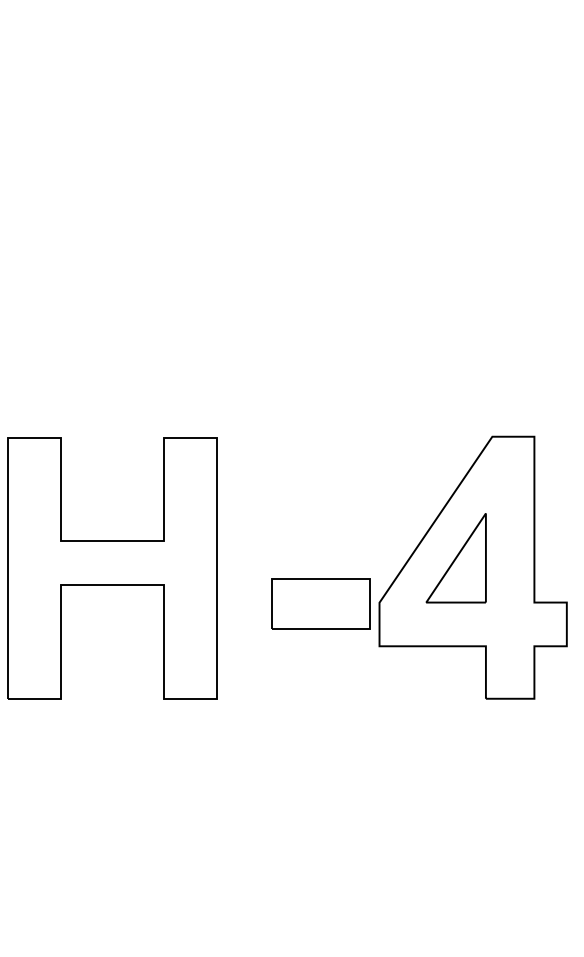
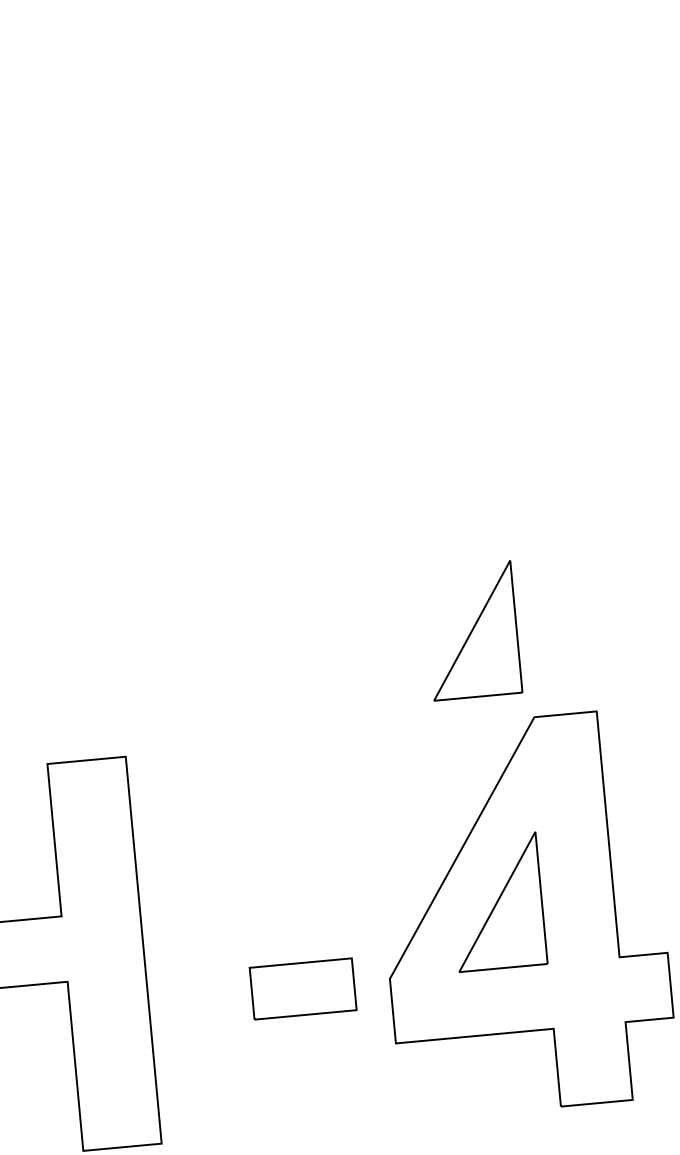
part: (455, 375) -> (471, 631), added
part: (320, 603) -> (302, 988), size x0.7

